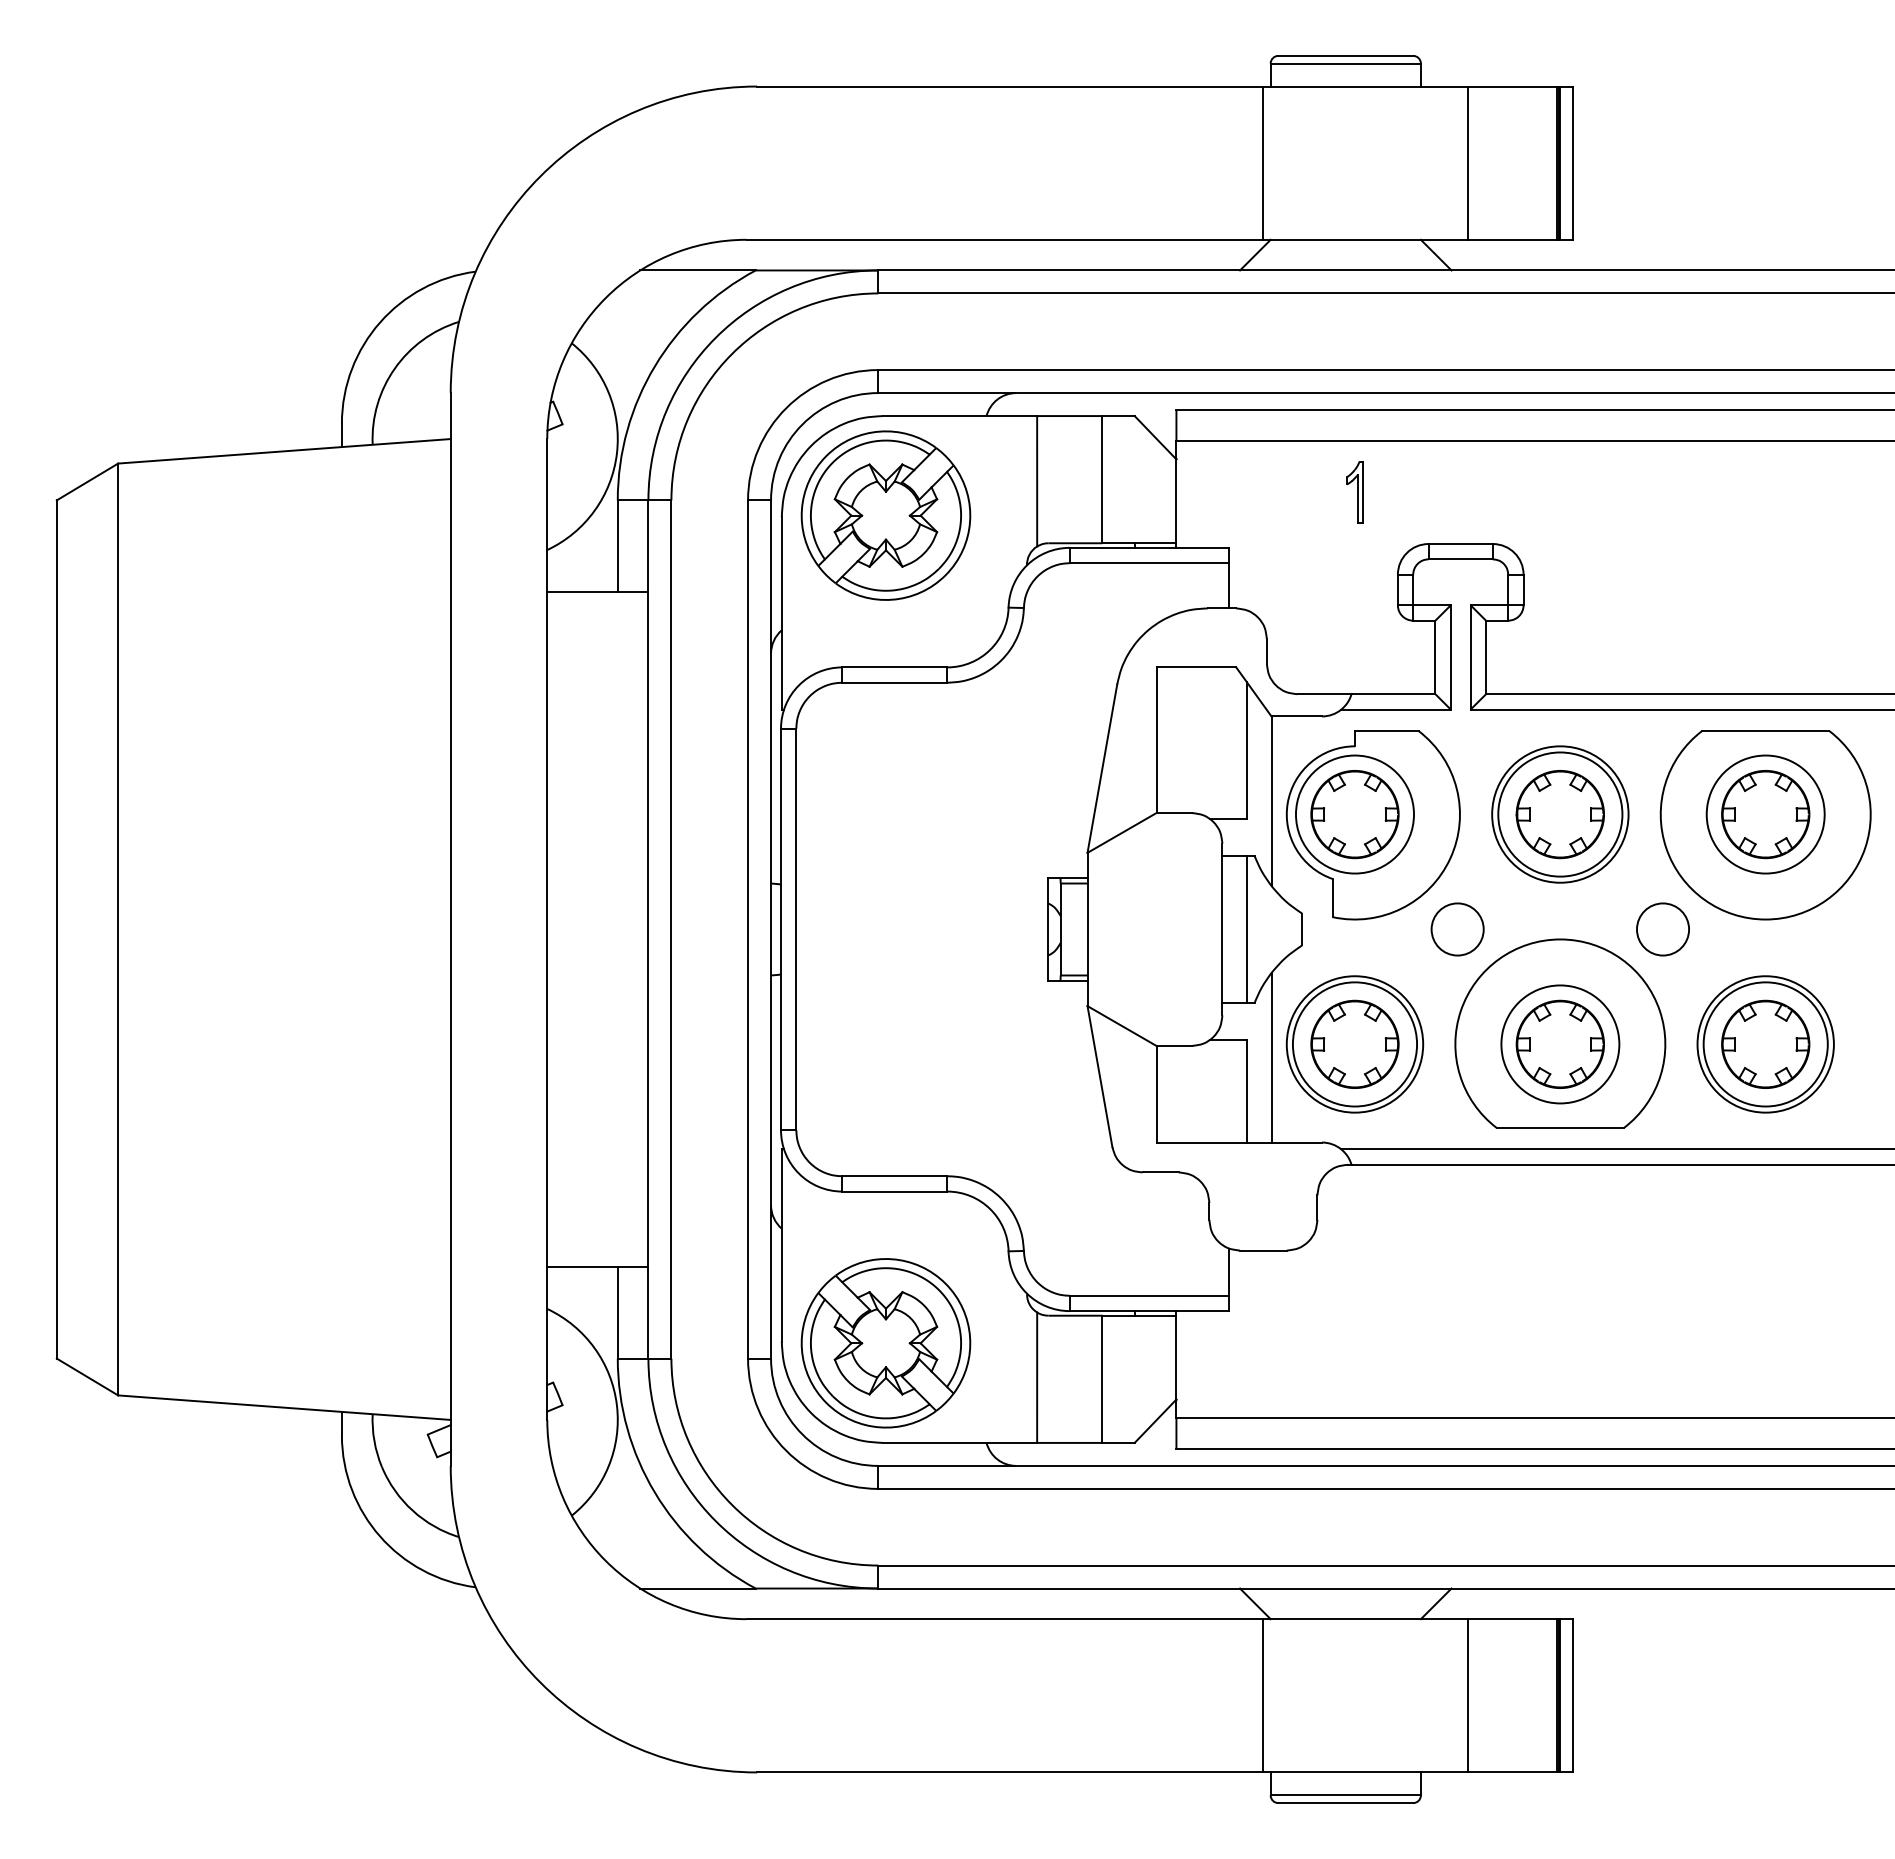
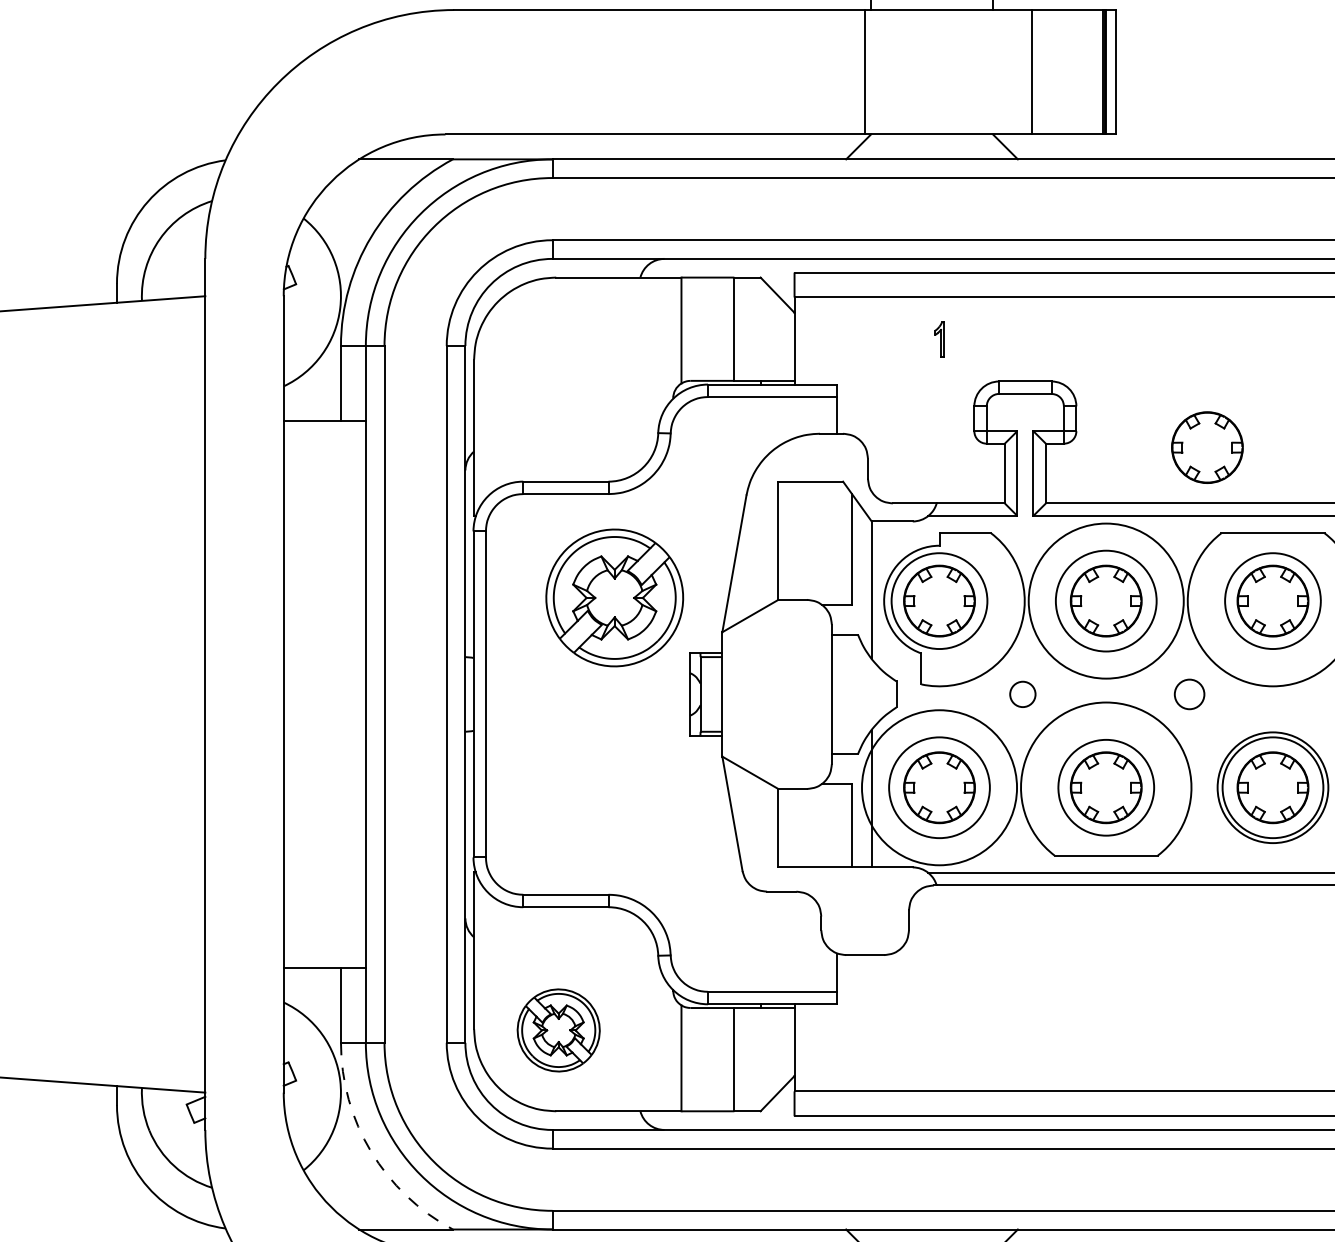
part: (1354, 492) -> (939, 339), size x0.7
part: (885, 515) -> (614, 597), moved
part: (1684, 625) -> (1207, 447), added
circle: (1560, 814) -> (1106, 601), size x1.4
line: (1246, 929) -> (851, 694), removed
circle: (1457, 929) -> (1022, 694), size x0.6
circle: (1662, 929) -> (1189, 694), size x0.7
circle: (1354, 1044) -> (939, 787), size x1.4
part: (885, 1343) -> (558, 1030), size x0.6
arc: (654, 1492) -> (370, 1151), solid -> dashed

